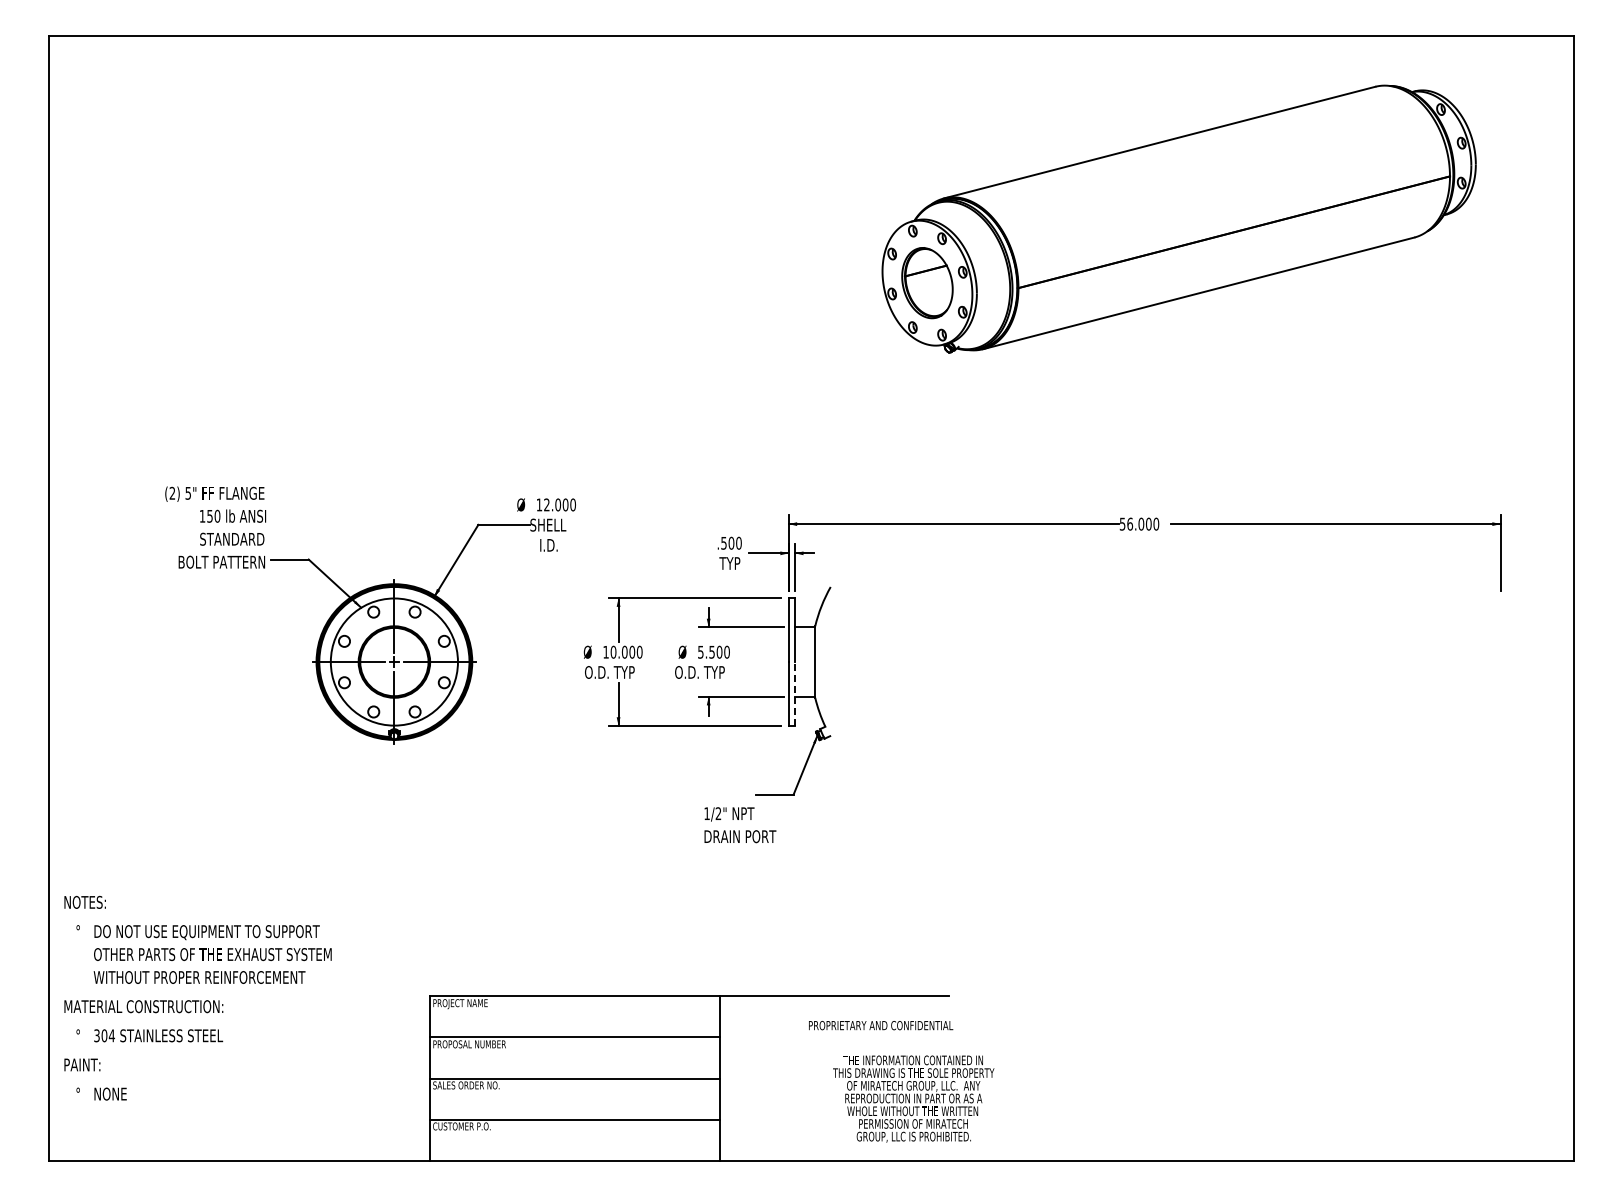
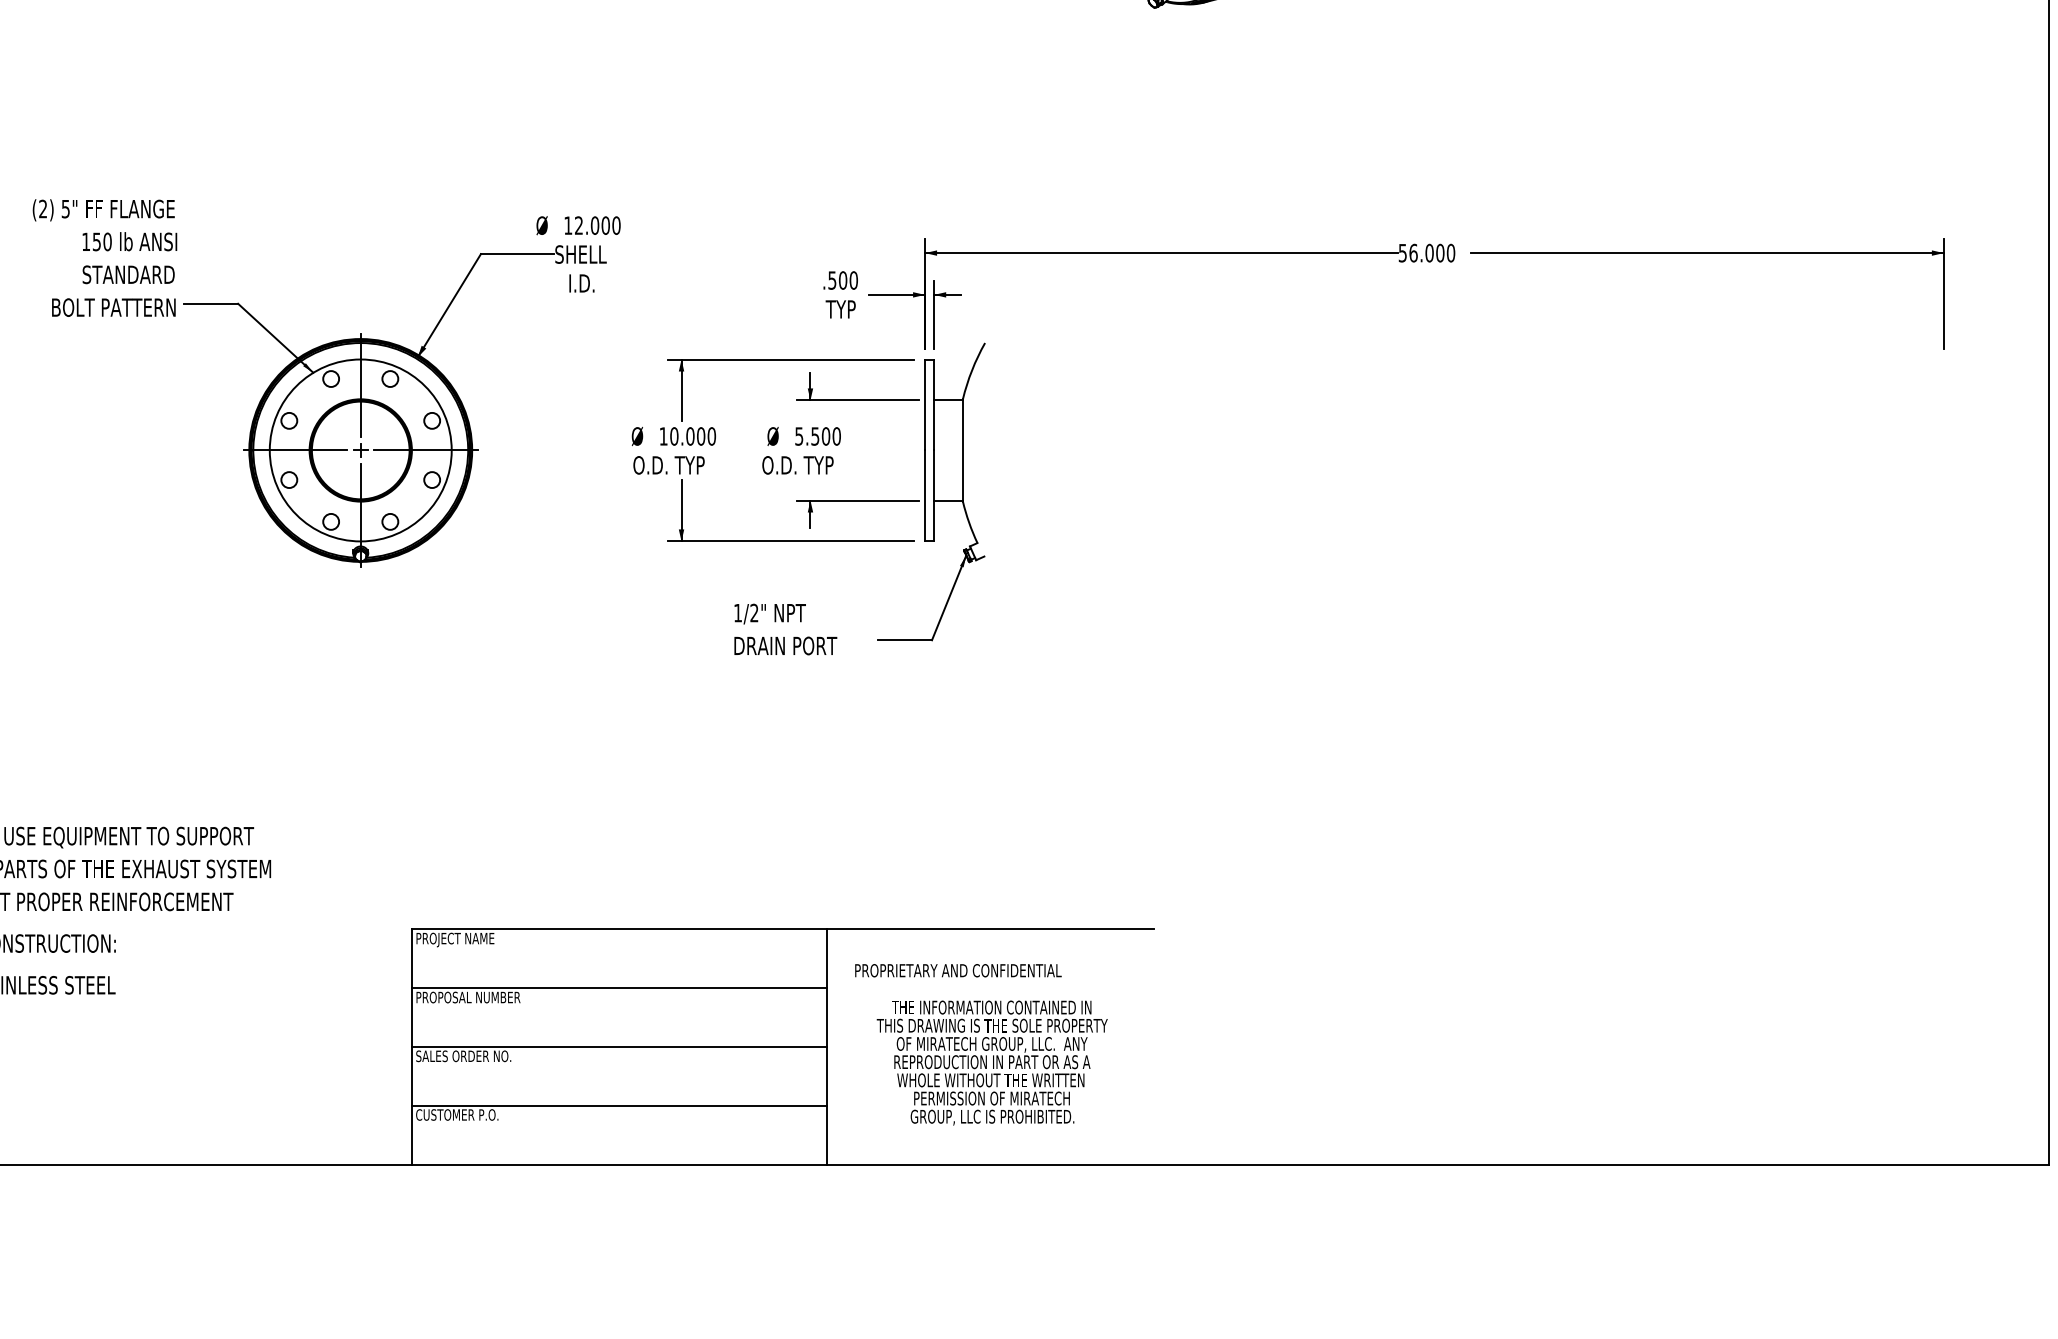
line: (795, 693) -> (934, 495), dashed -> solid
text: (740, 825) -> (785, 629), moved
text: (881, 1025) -> (959, 970), moved
text: (913, 1098) -> (991, 1062), moved

